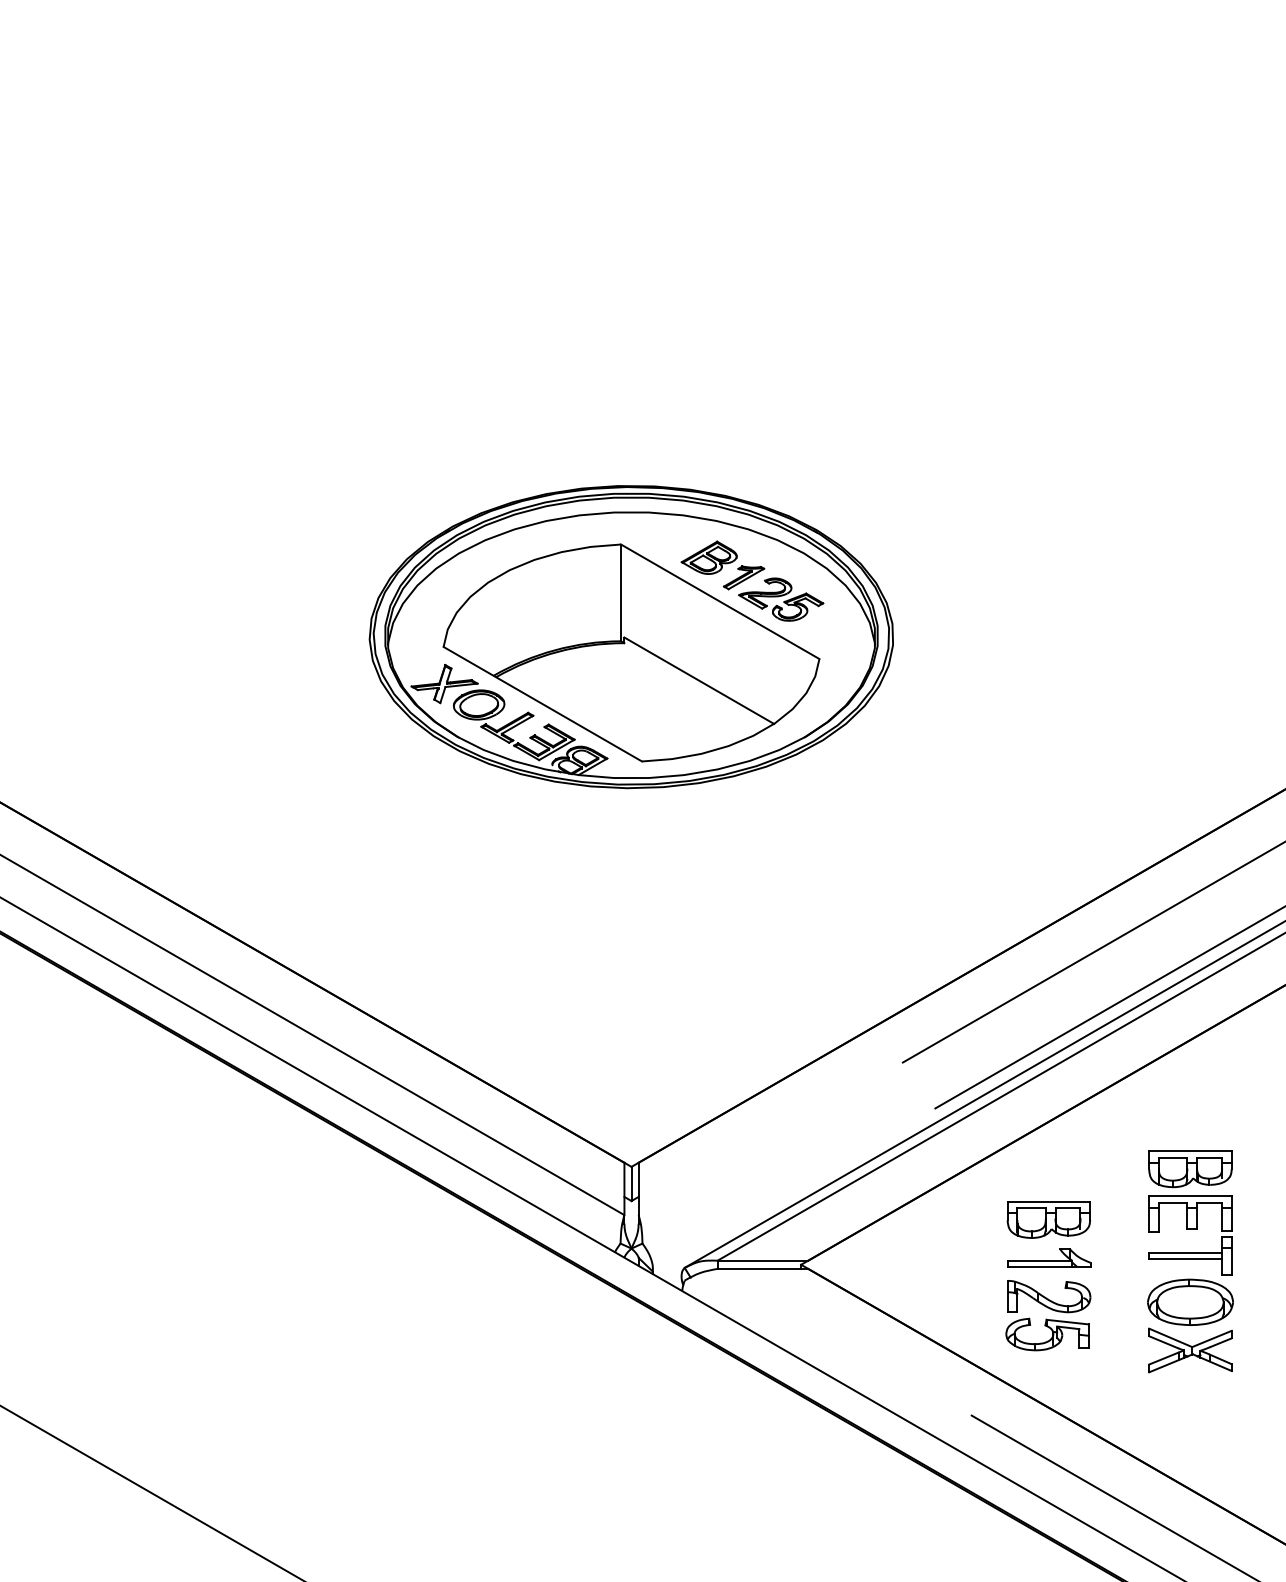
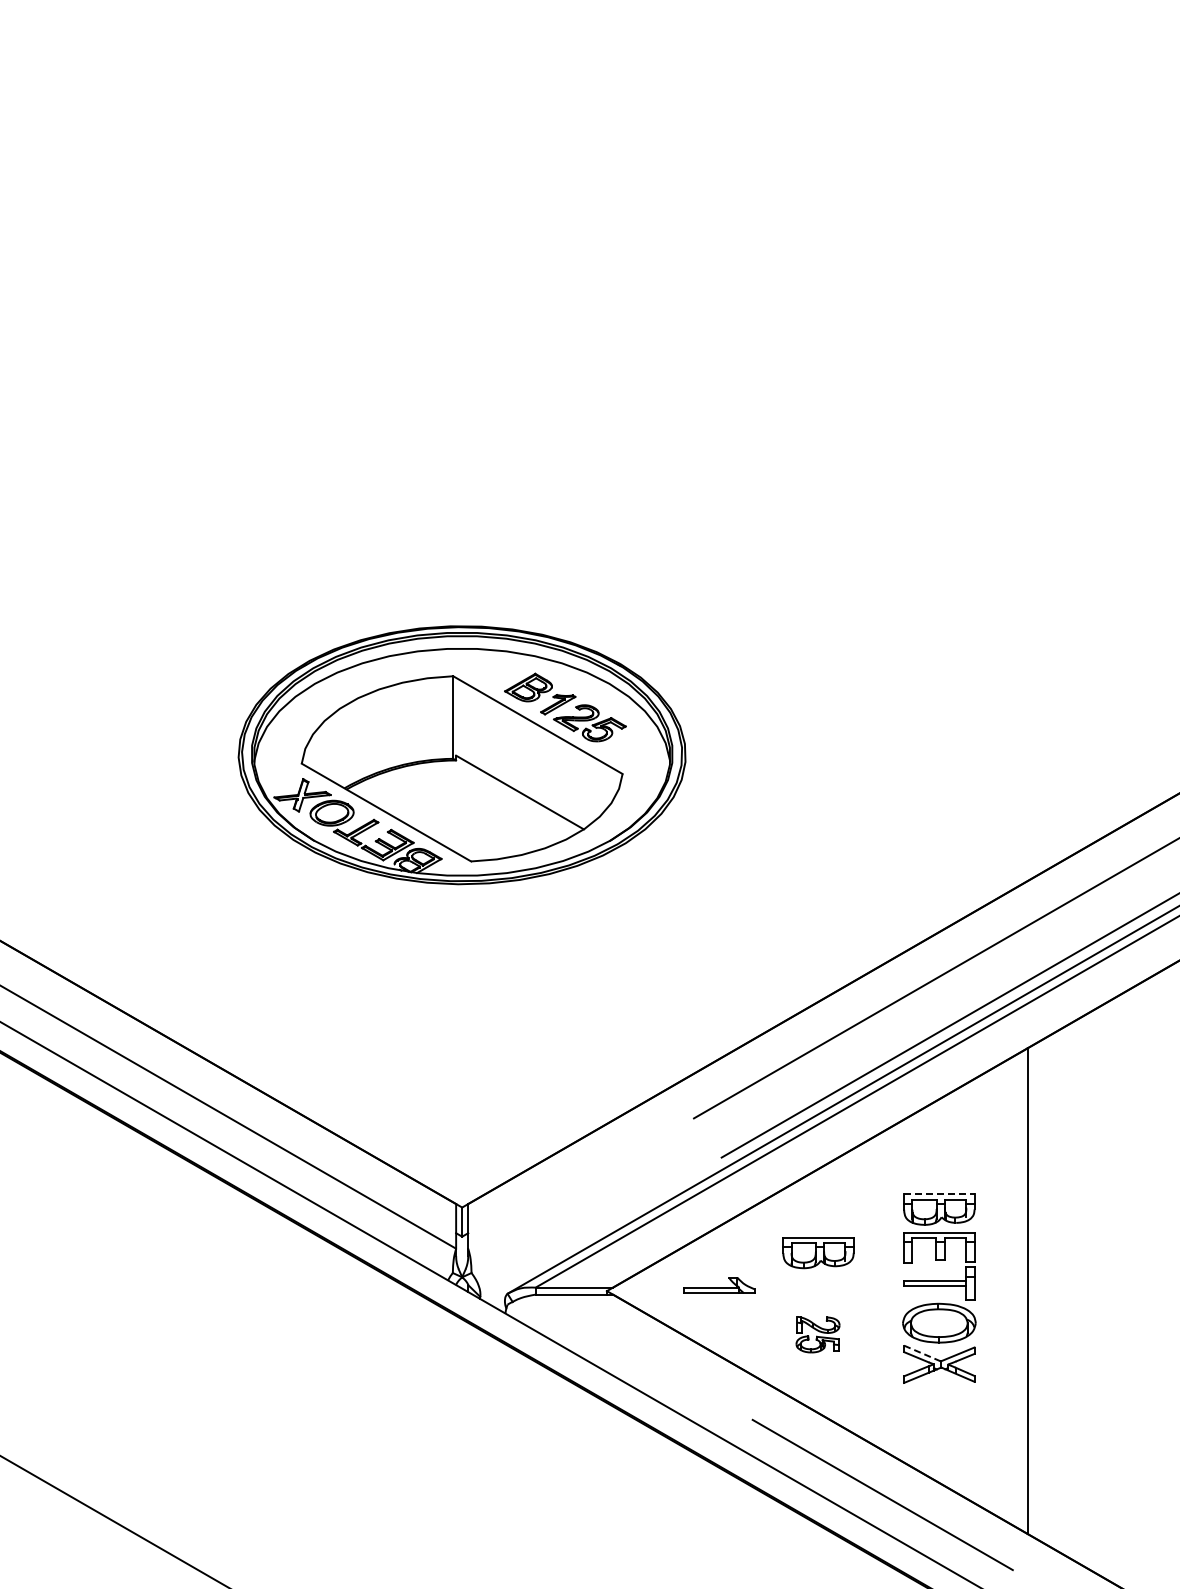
line: (1190, 1151) -> (939, 1194), solid -> dashed
part: (1048, 1258) -> (719, 1285), moved
part: (1047, 1315) -> (817, 1334), size x0.6
line: (1170, 1337) -> (922, 1353), solid -> dashed

